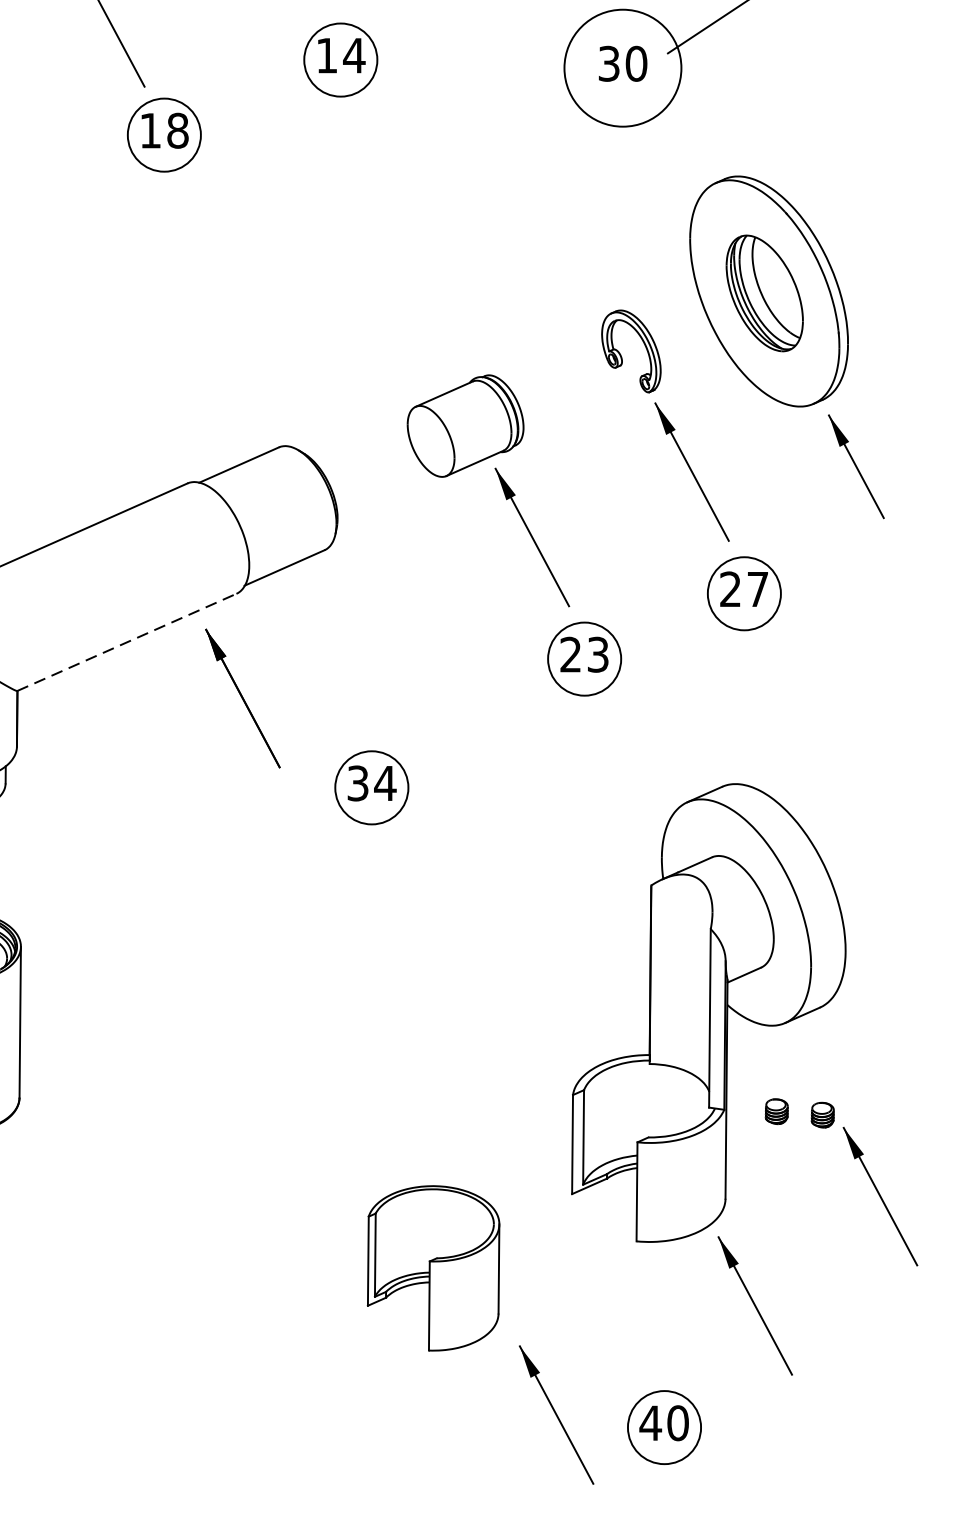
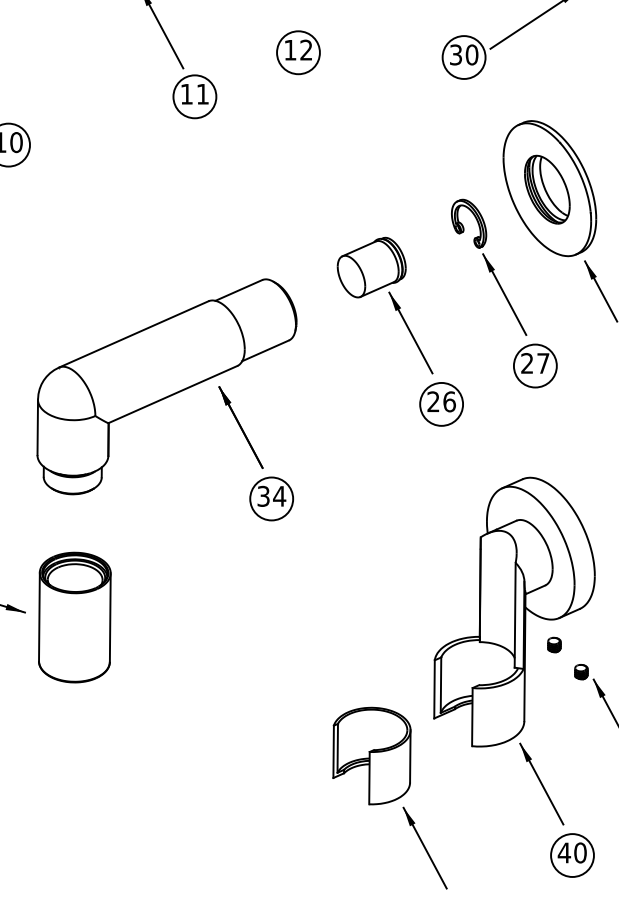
text: (354, 54) -> (306, 49), 14 -> 12
circle: (621, 68) -> (463, 57), size x0.62
text: (177, 129) -> (202, 93), 18 -> 11
line: (127, 642) -> (173, 394), dashed -> solid
text: (598, 654) -> (449, 401), 23 -> 26
part: (371, 787) -> (271, 498), moved
part: (776, 1110) -> (554, 644), moved
part: (432, 1267) -> (371, 755), moved
part: (664, 1427) -> (572, 855), moved

